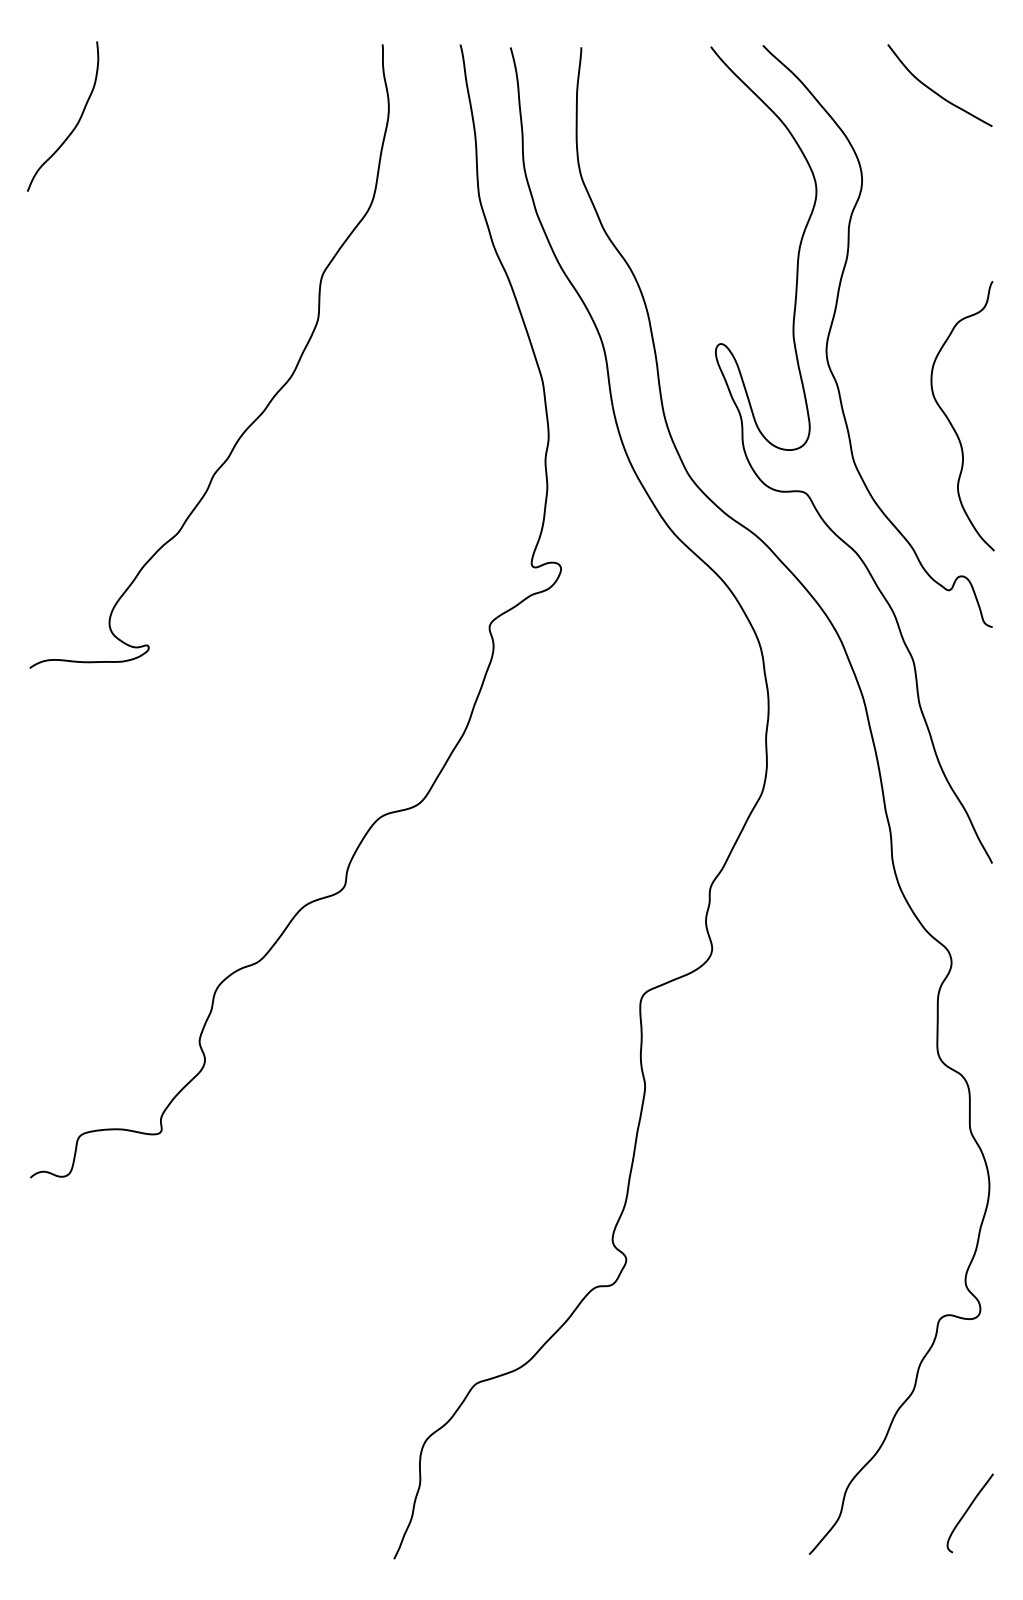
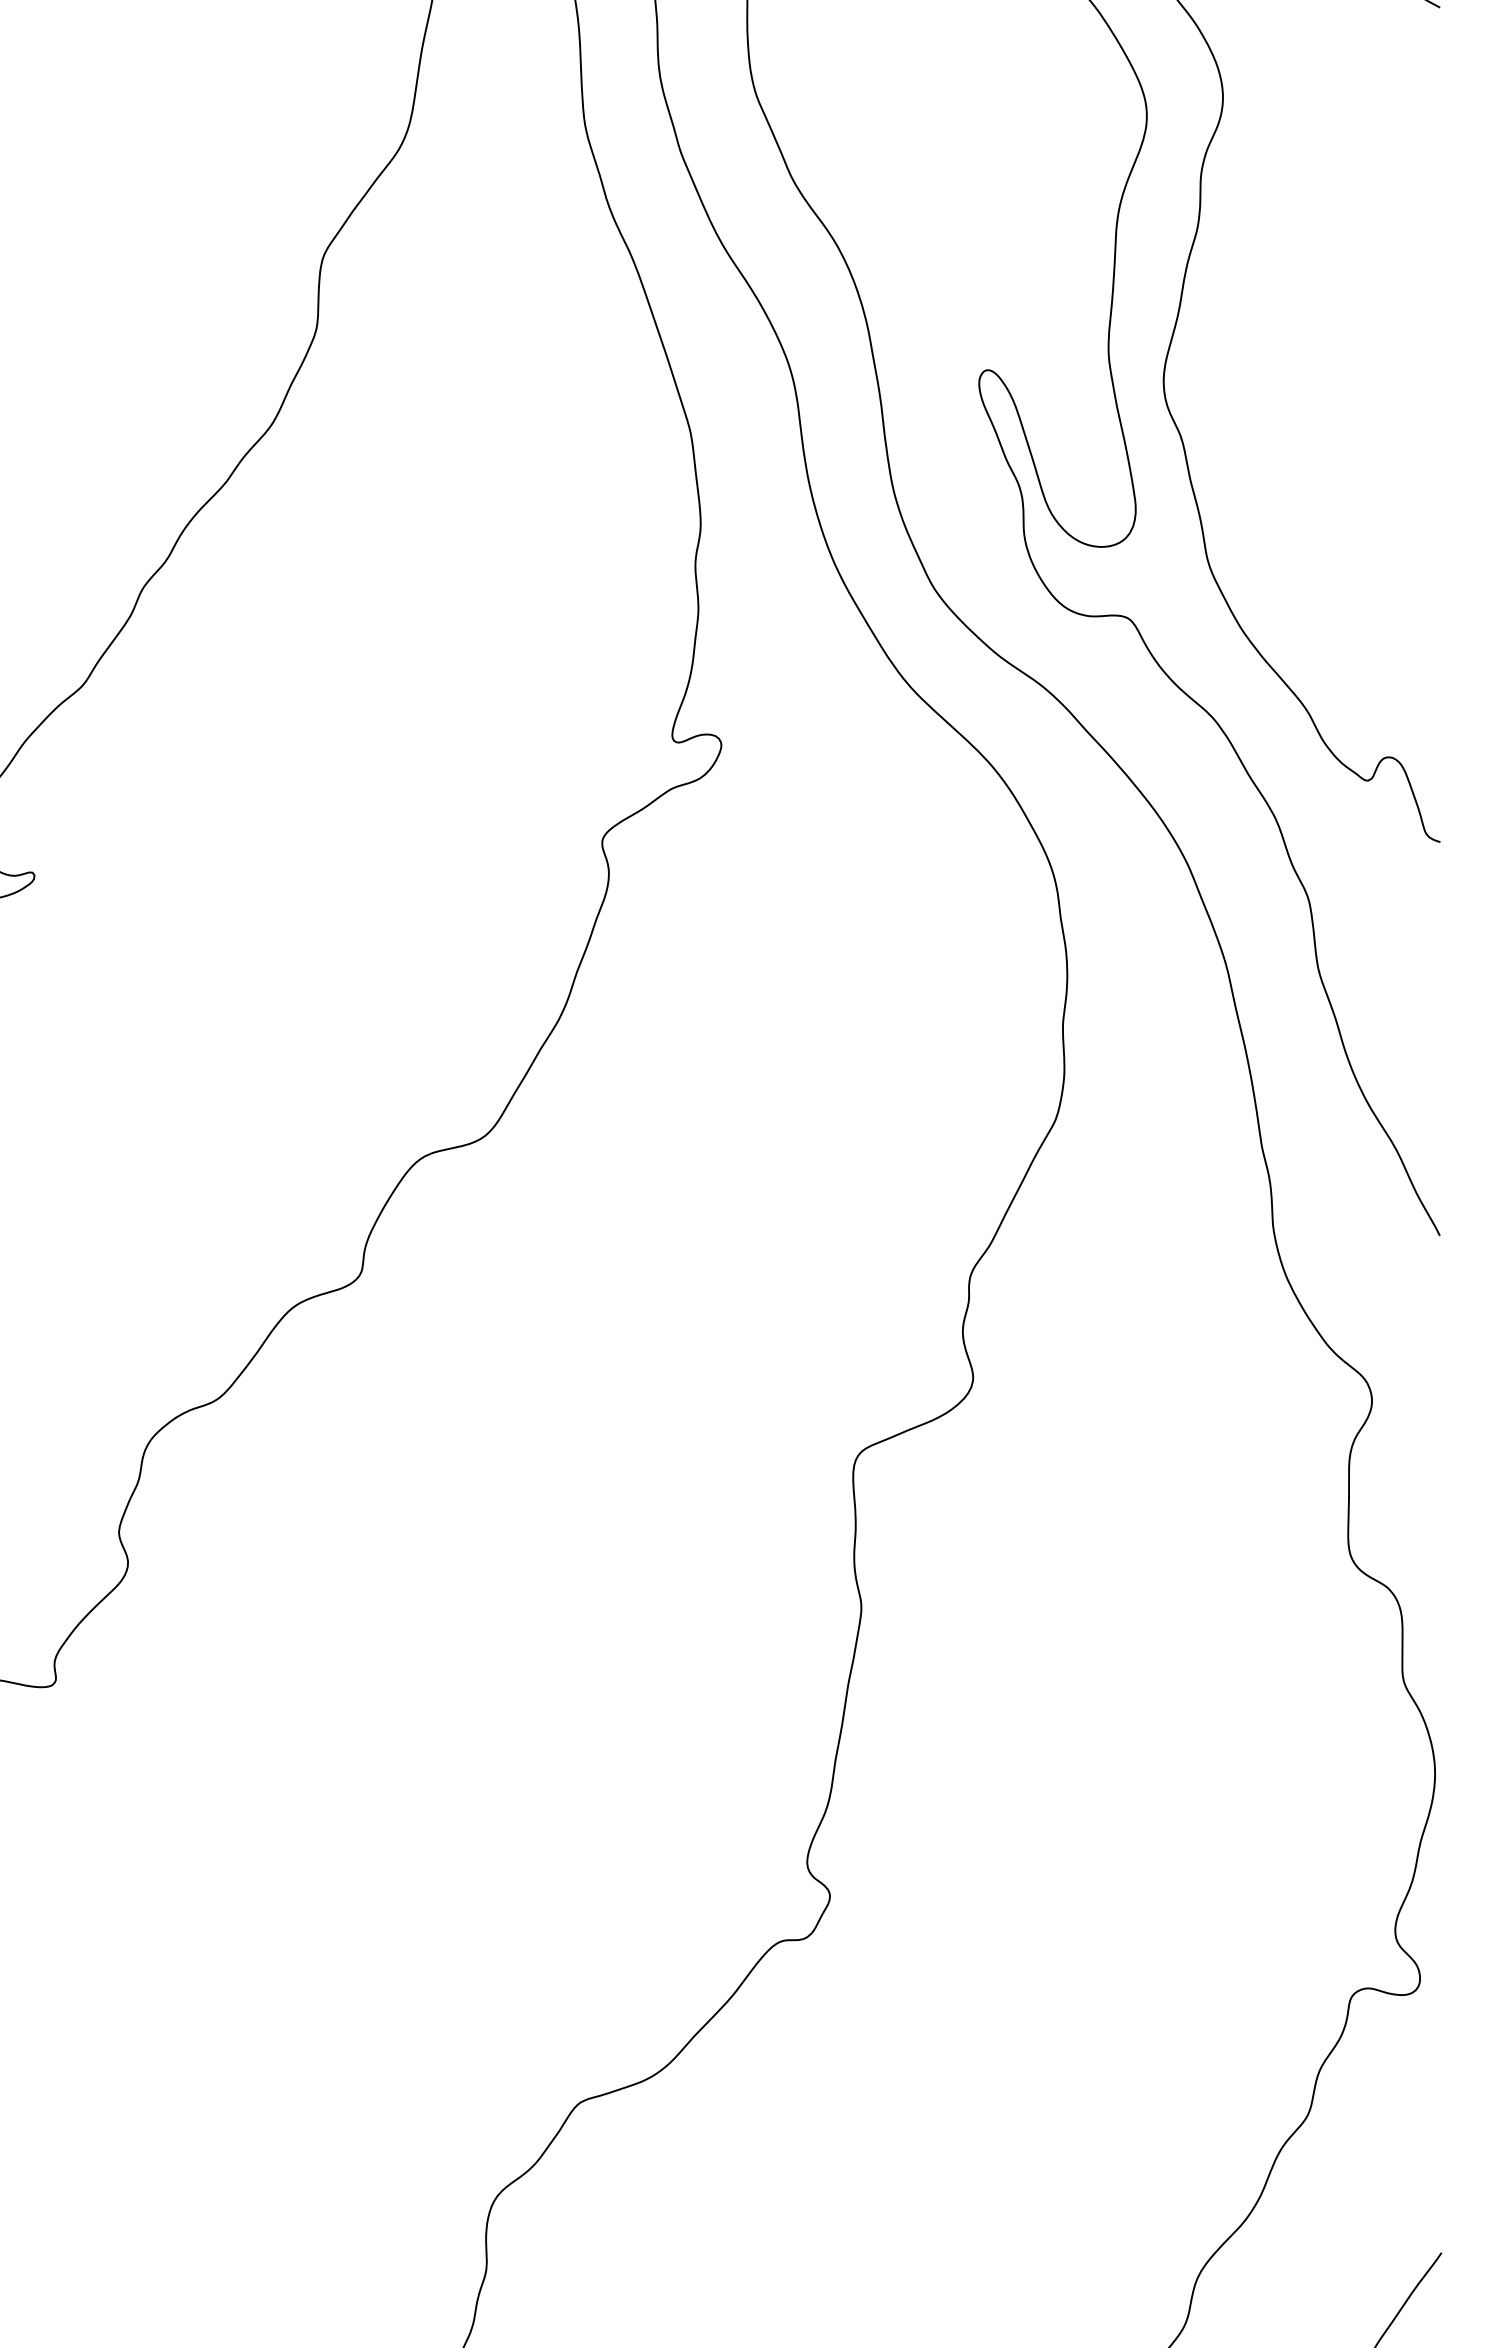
curve: (951, 422) -> (1371, 500), removed

